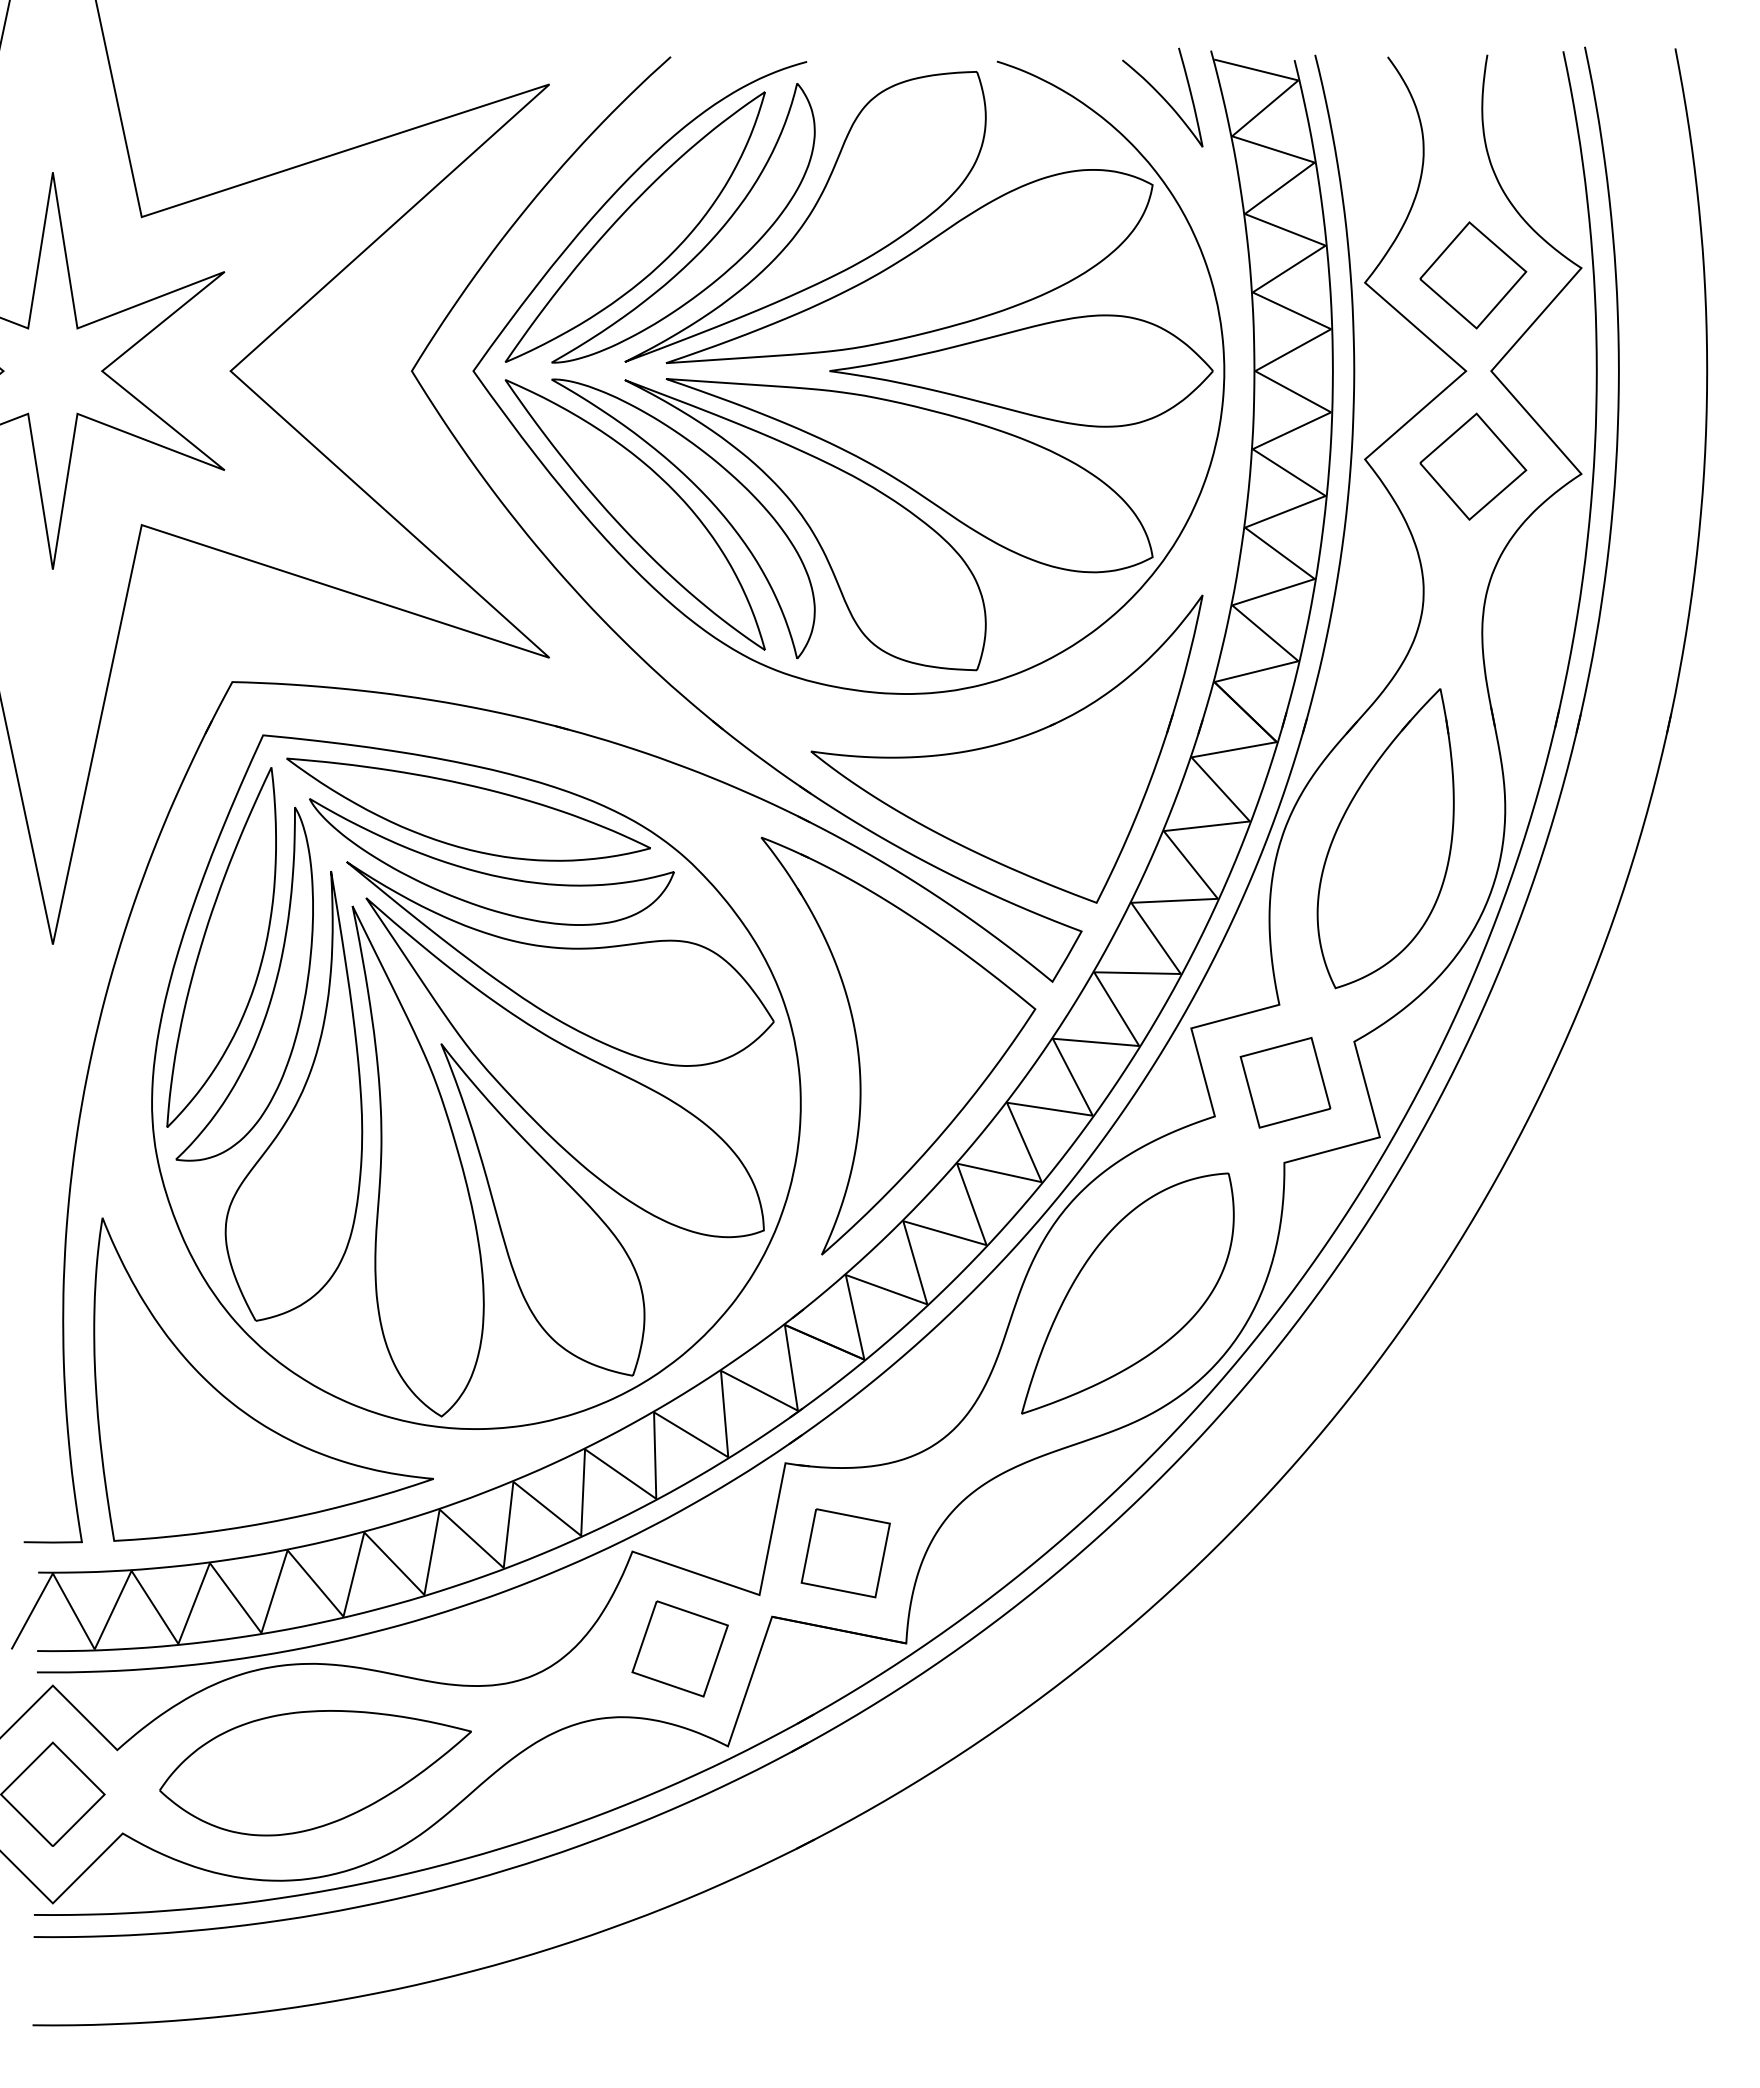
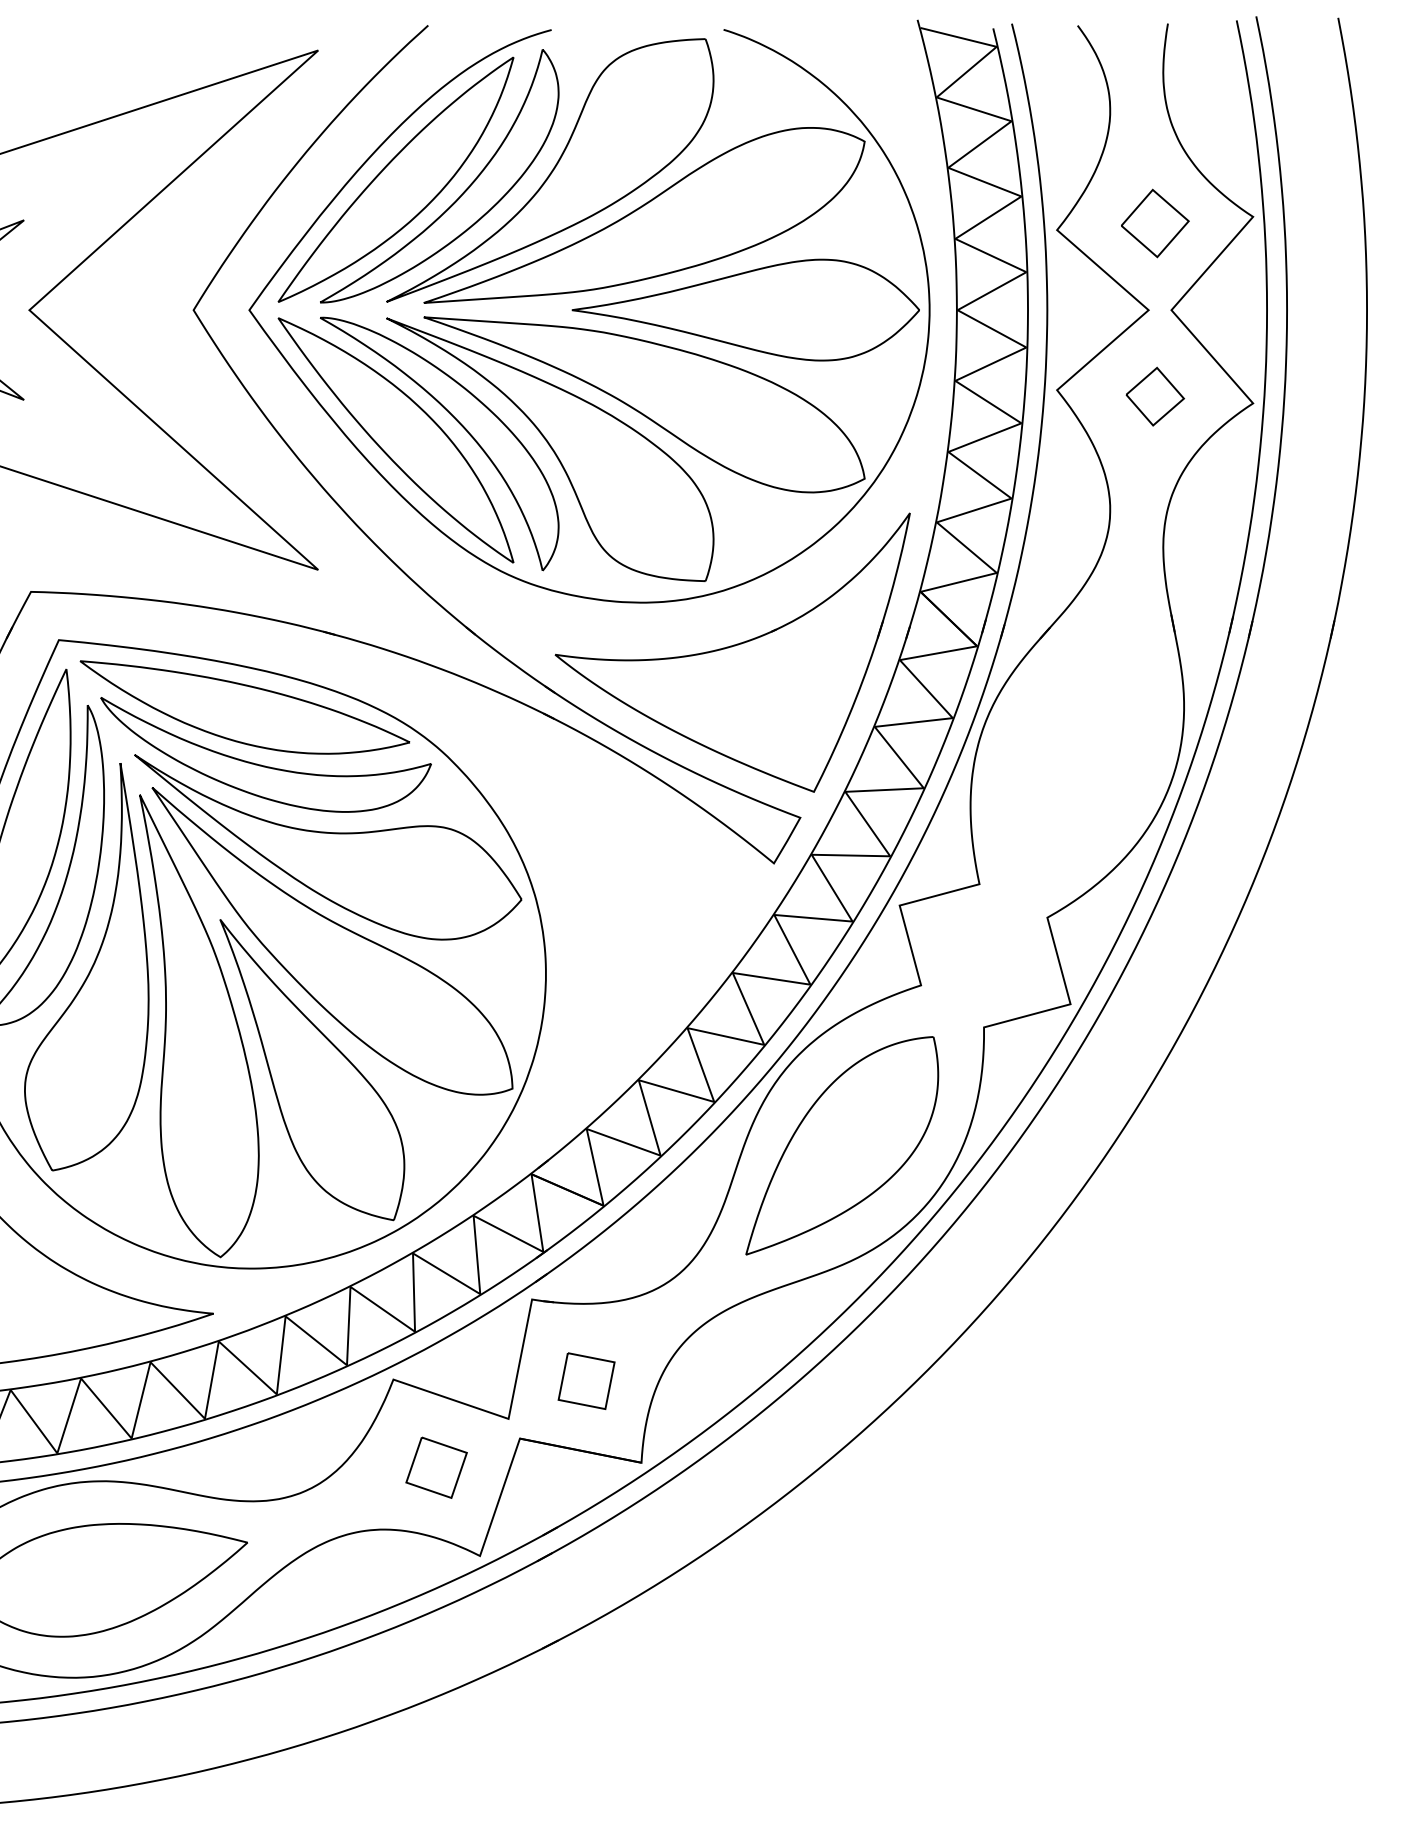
curve: (1162, 97) -> (873, 62), removed
part: (1473, 275) -> (1155, 223), size x0.7
part: (1473, 466) -> (1155, 396), size x0.6
part: (1385, 838) -> (1075, 733), removed
part: (898, 1045) -> (634, 921), removed
part: (1285, 1082) -> (985, 954), removed
part: (845, 1553) -> (586, 1381), size x0.7
part: (679, 1648) -> (436, 1467), size x0.7

